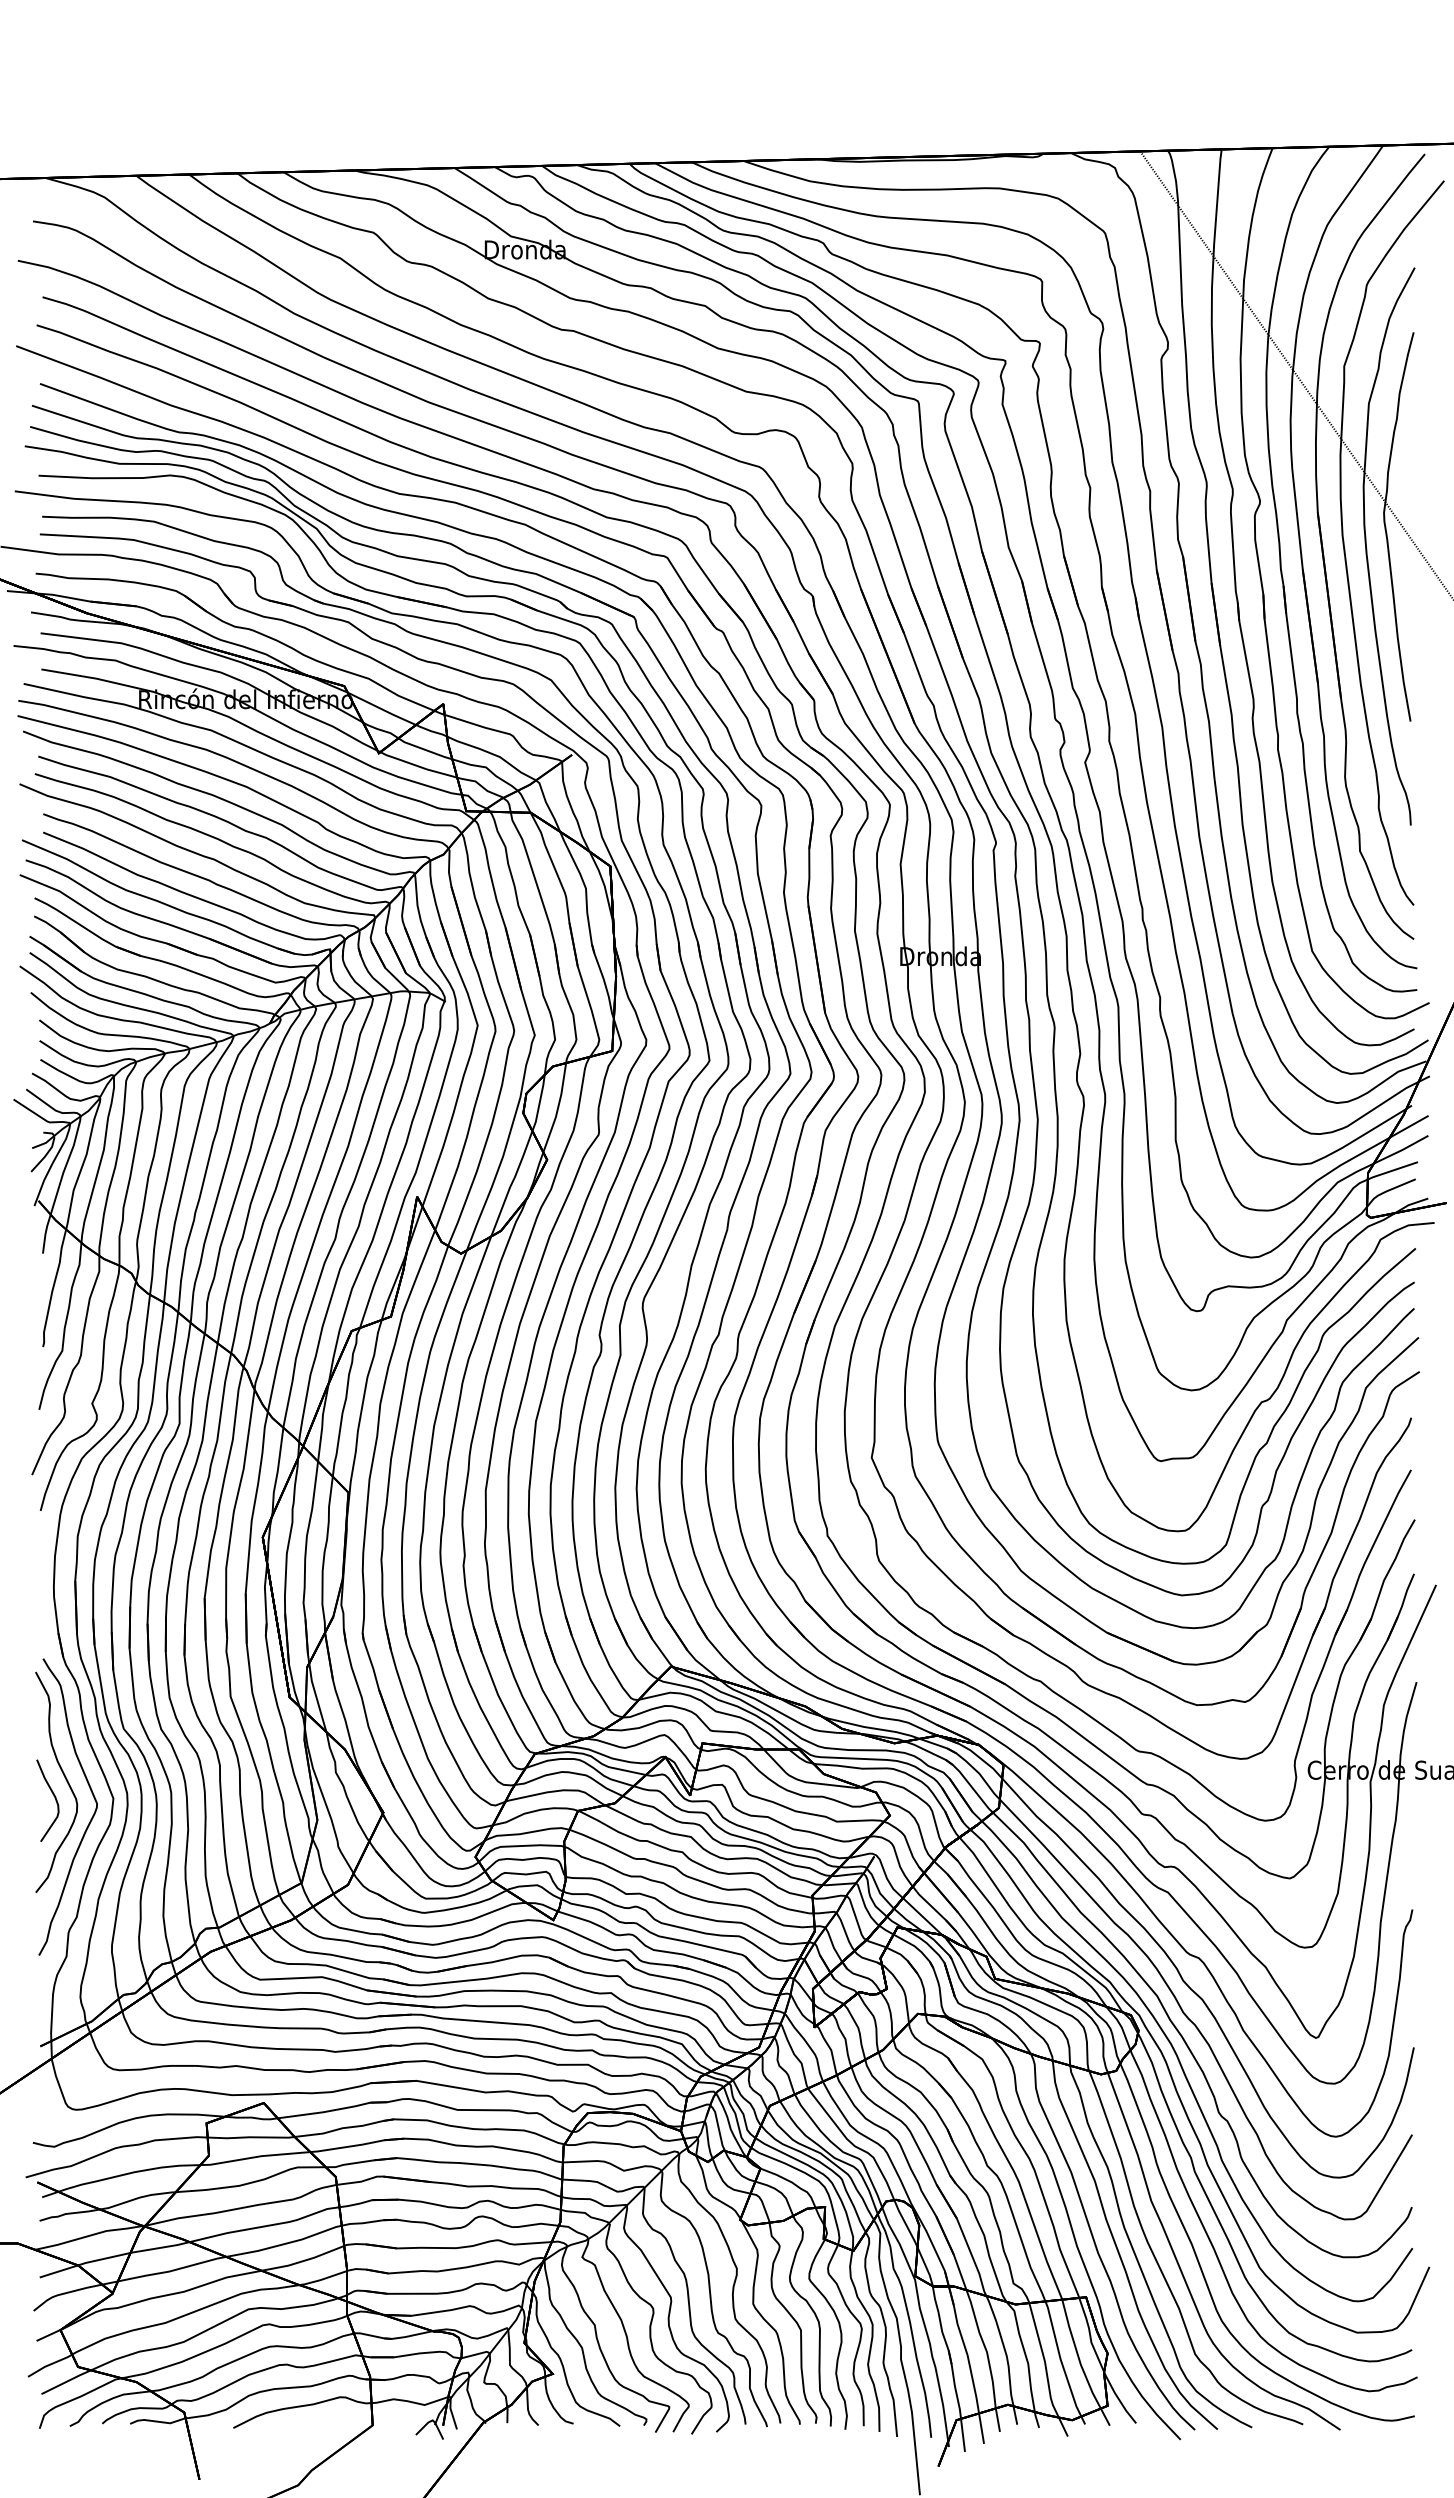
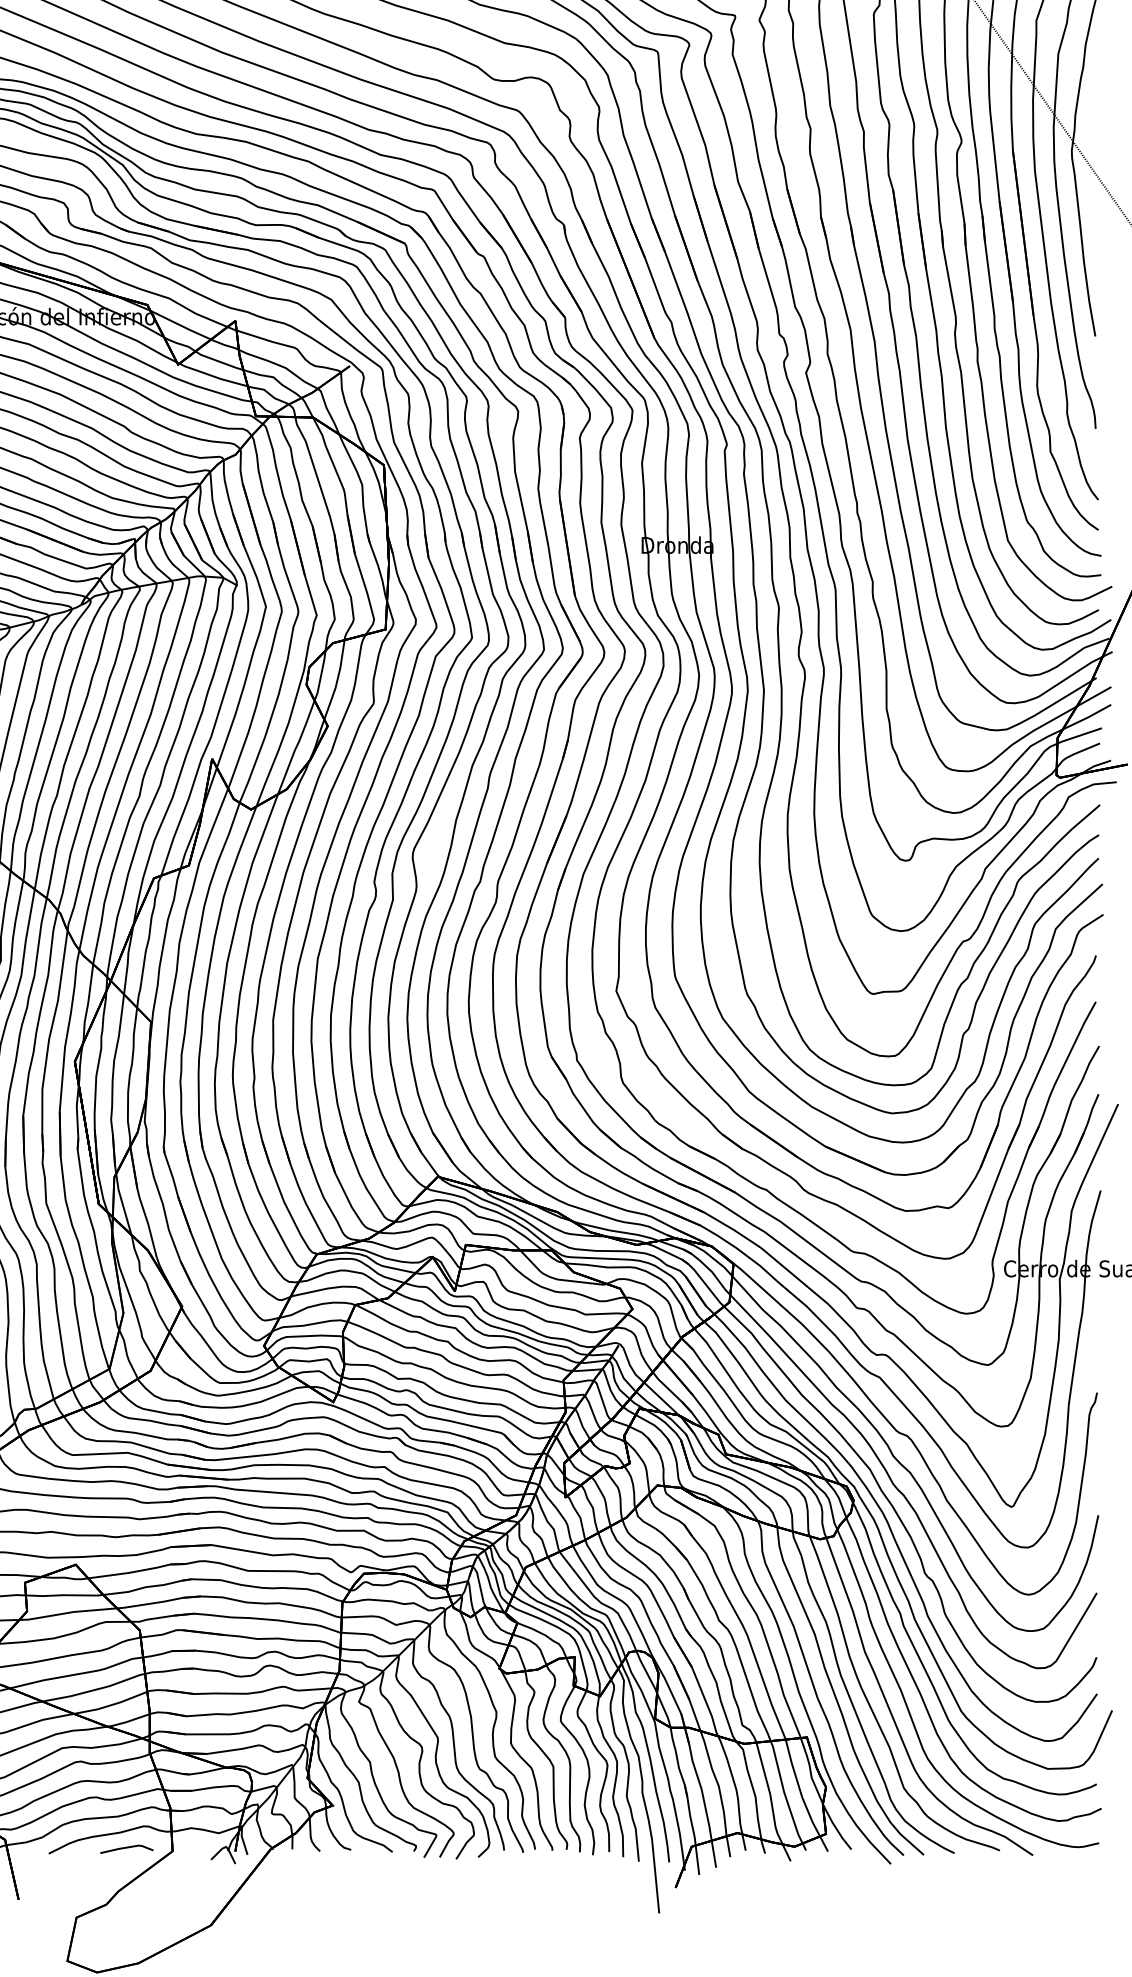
line: (320, 2422) -> (126, 1848), added

